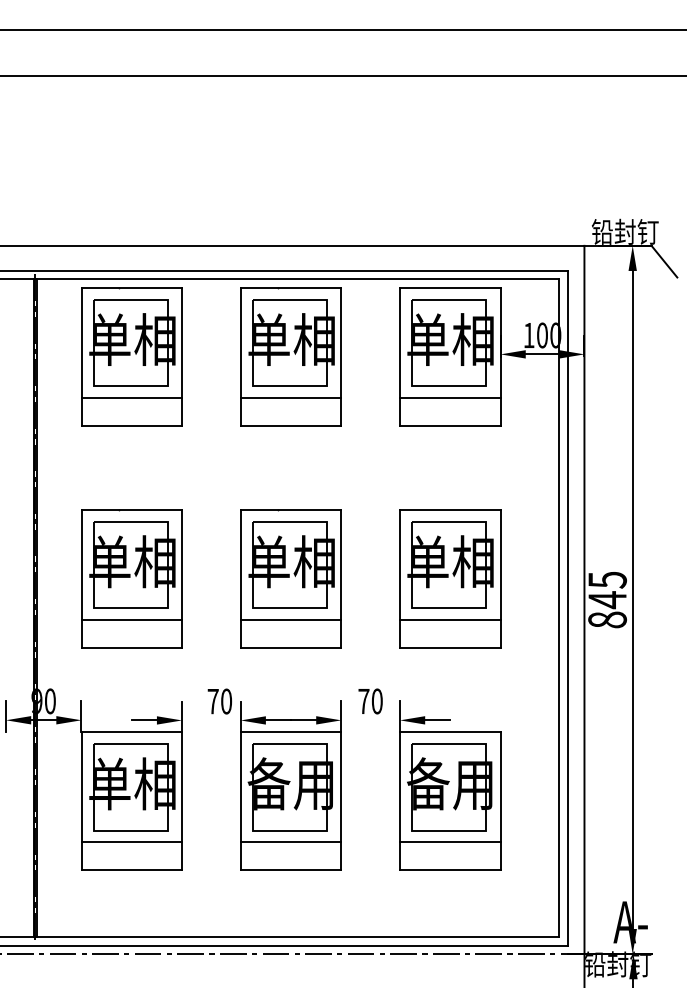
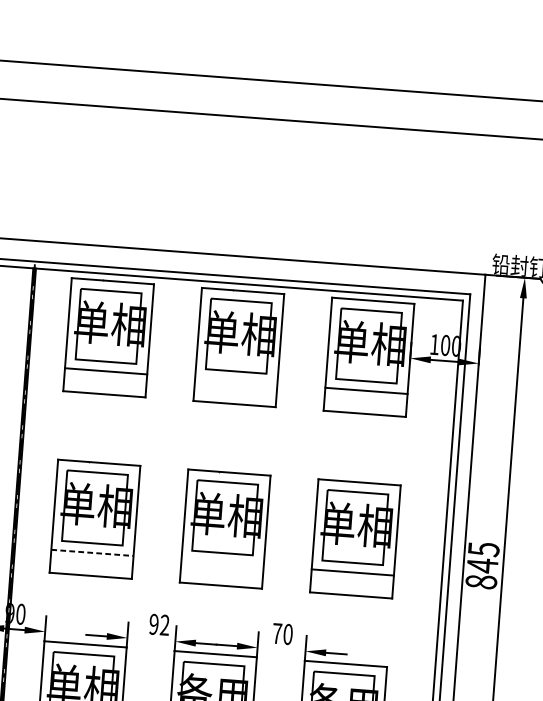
line: (290, 397) -> (235, 380), removed
line: (132, 620) -> (93, 553), solid -> dashed
line: (290, 620) -> (222, 562), removed
text: (219, 701) -> (159, 624), 70 -> 92

